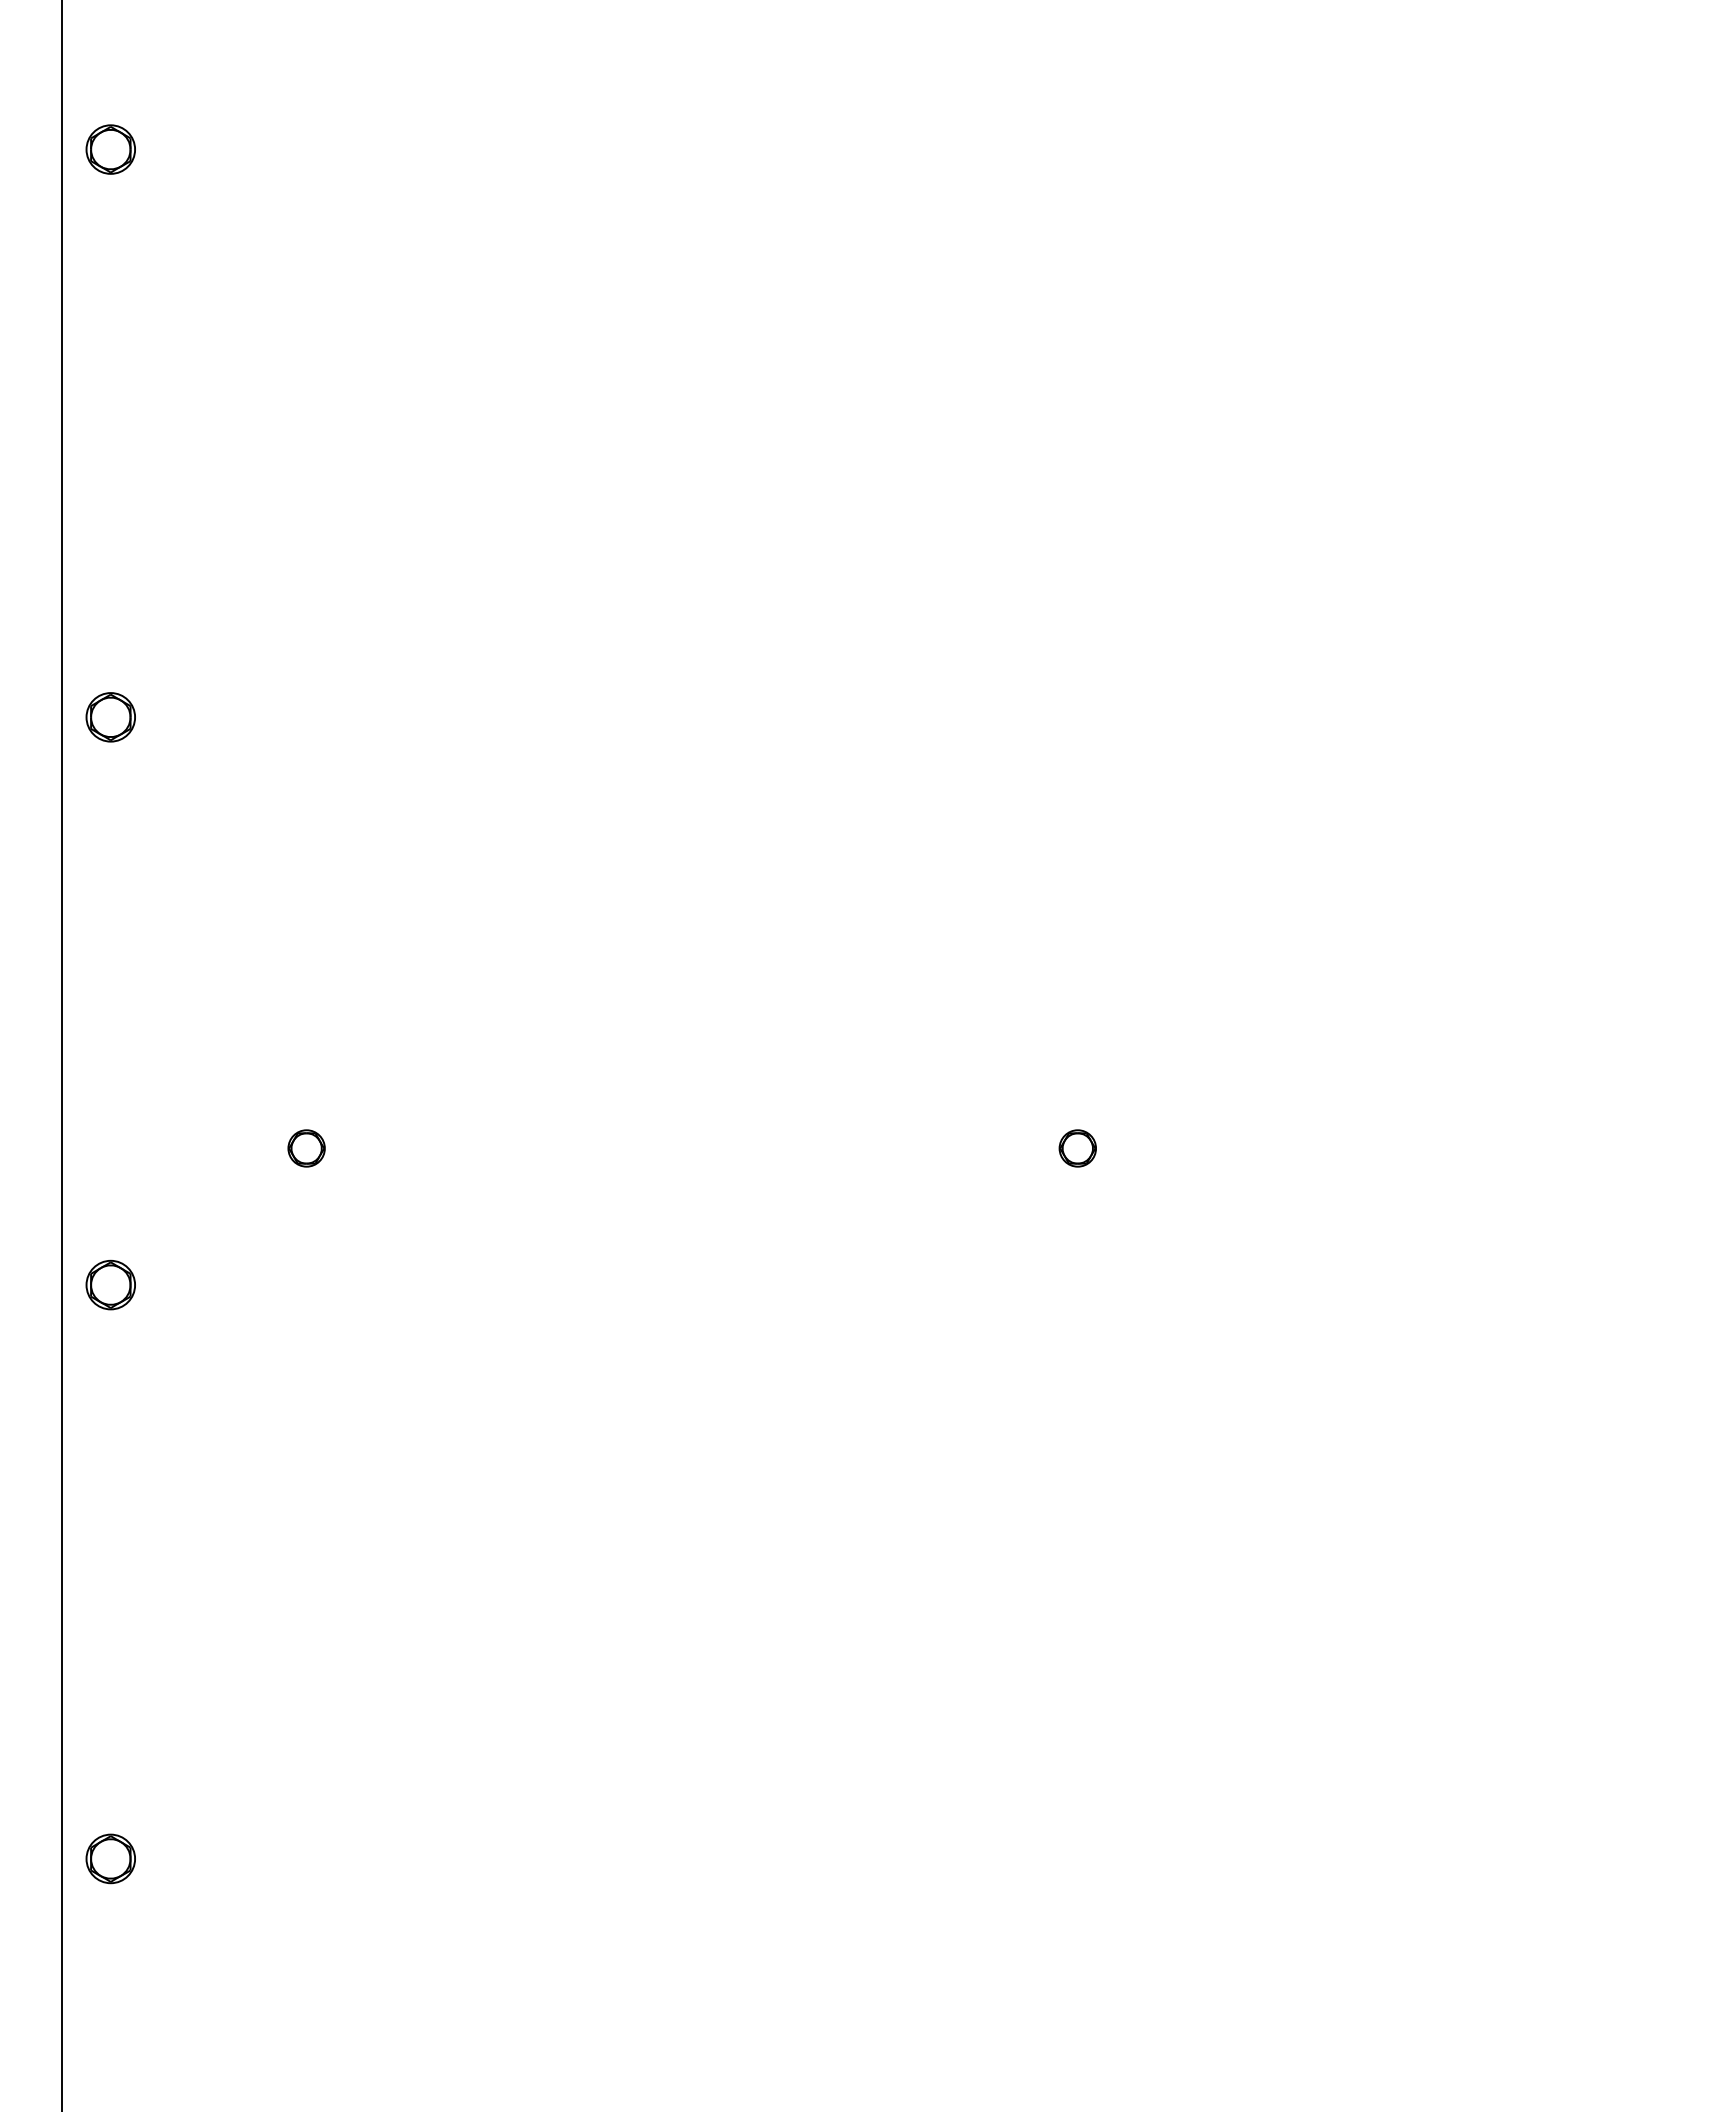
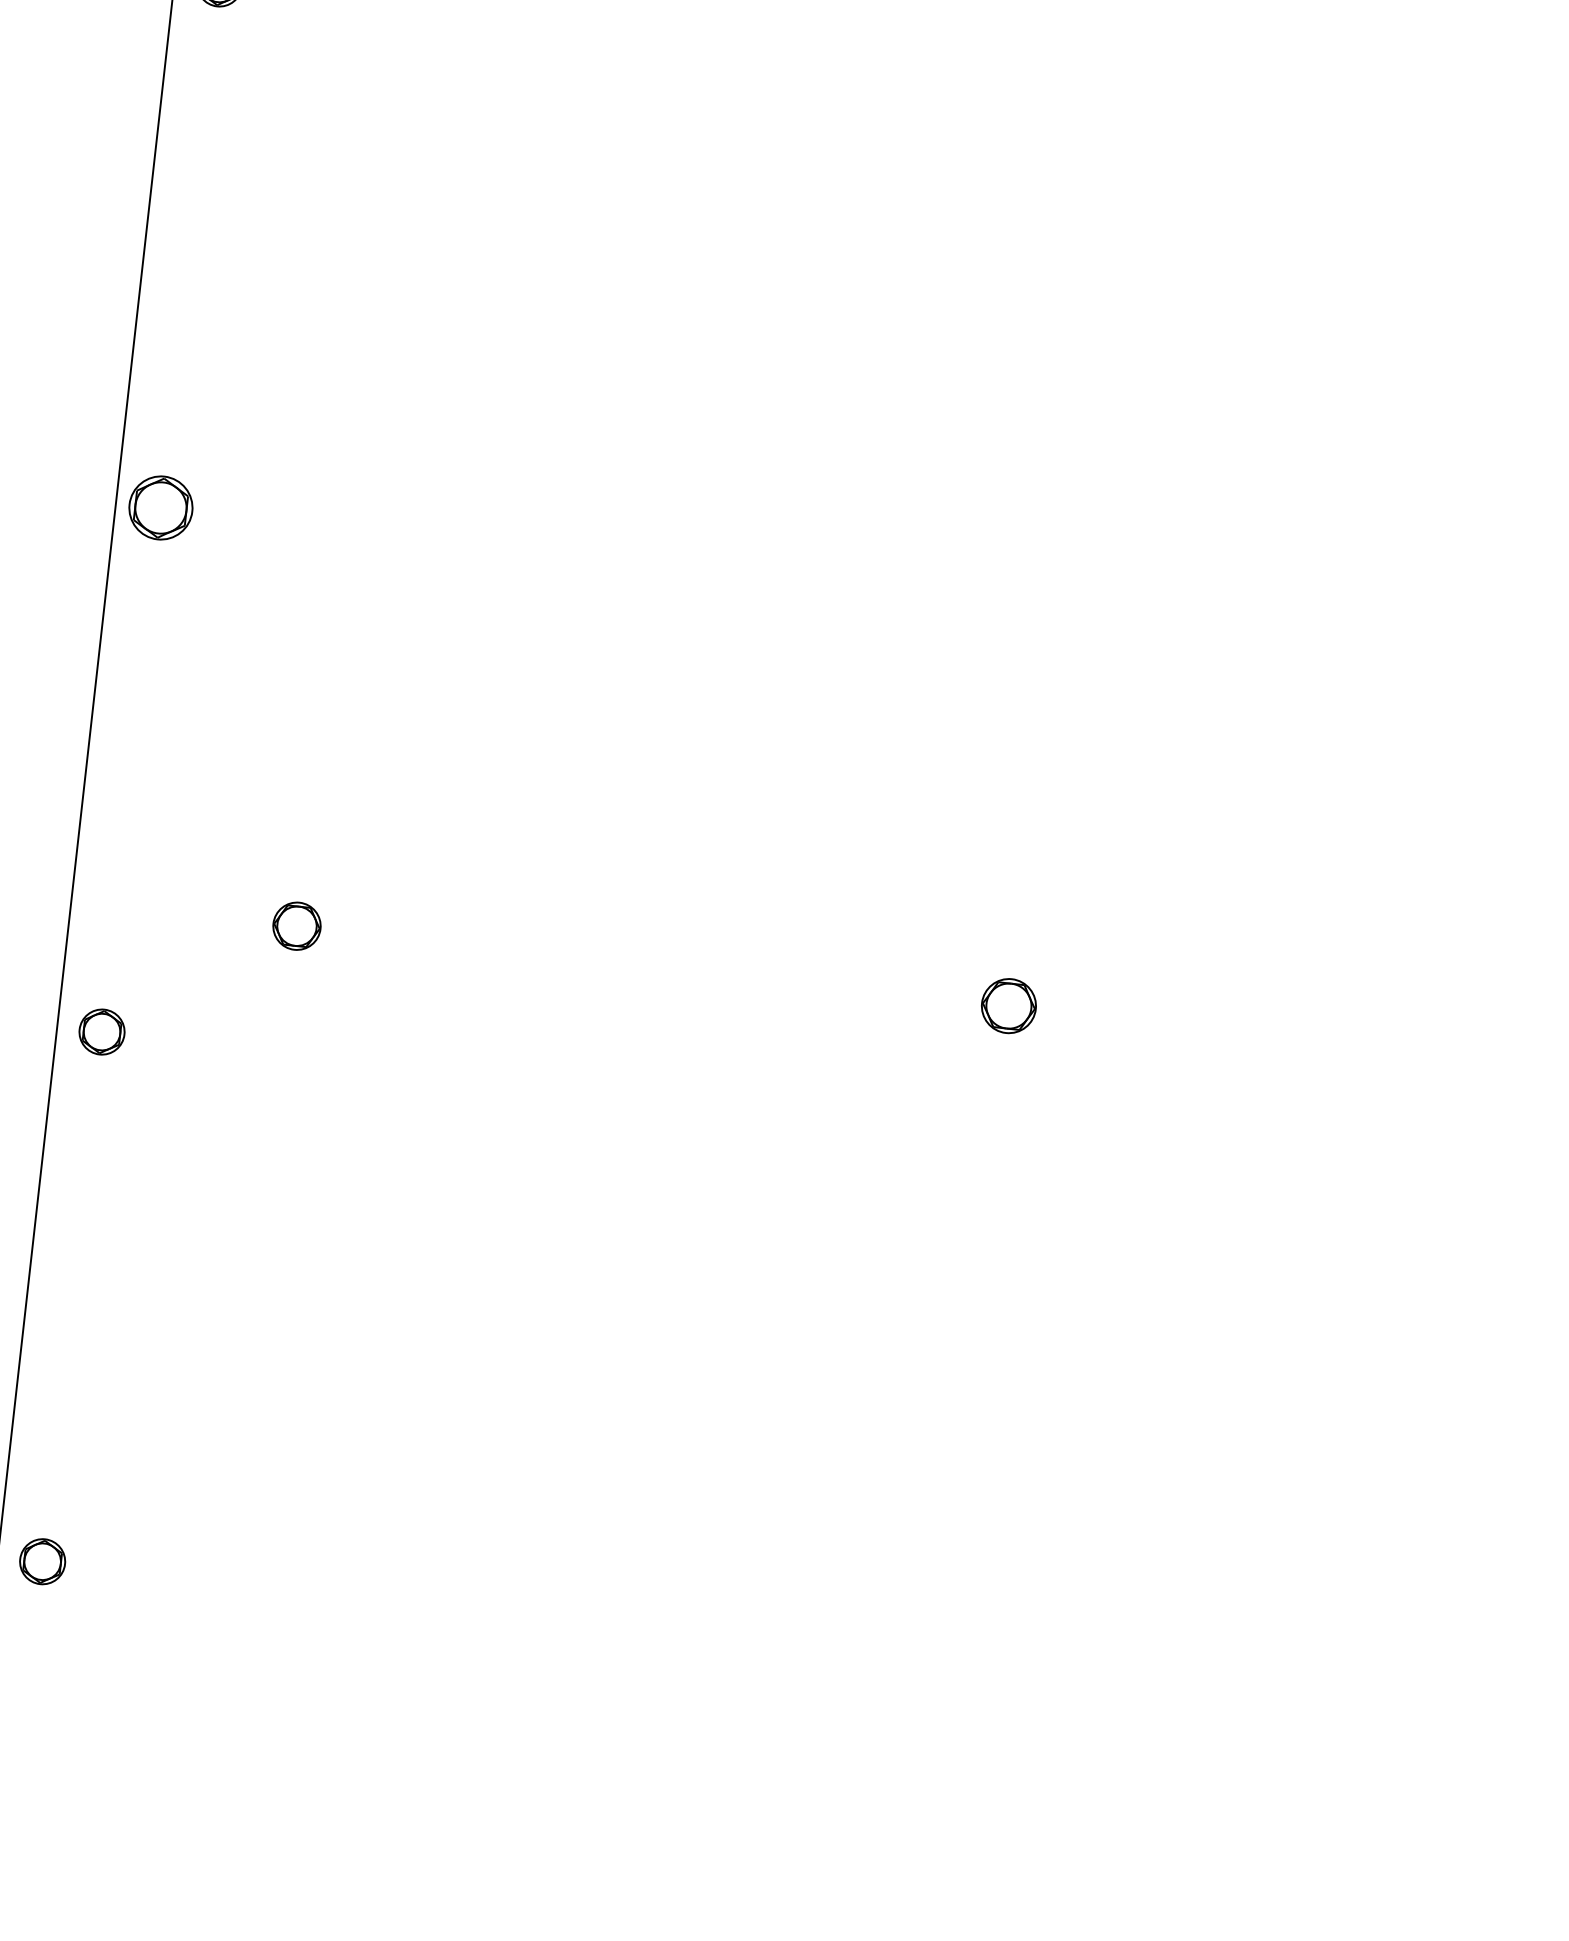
part: (110, 717) -> (160, 508), size x1.4
part: (306, 1148) -> (296, 926), size x1.4
part: (1077, 1148) -> (1008, 1006), size x1.6

